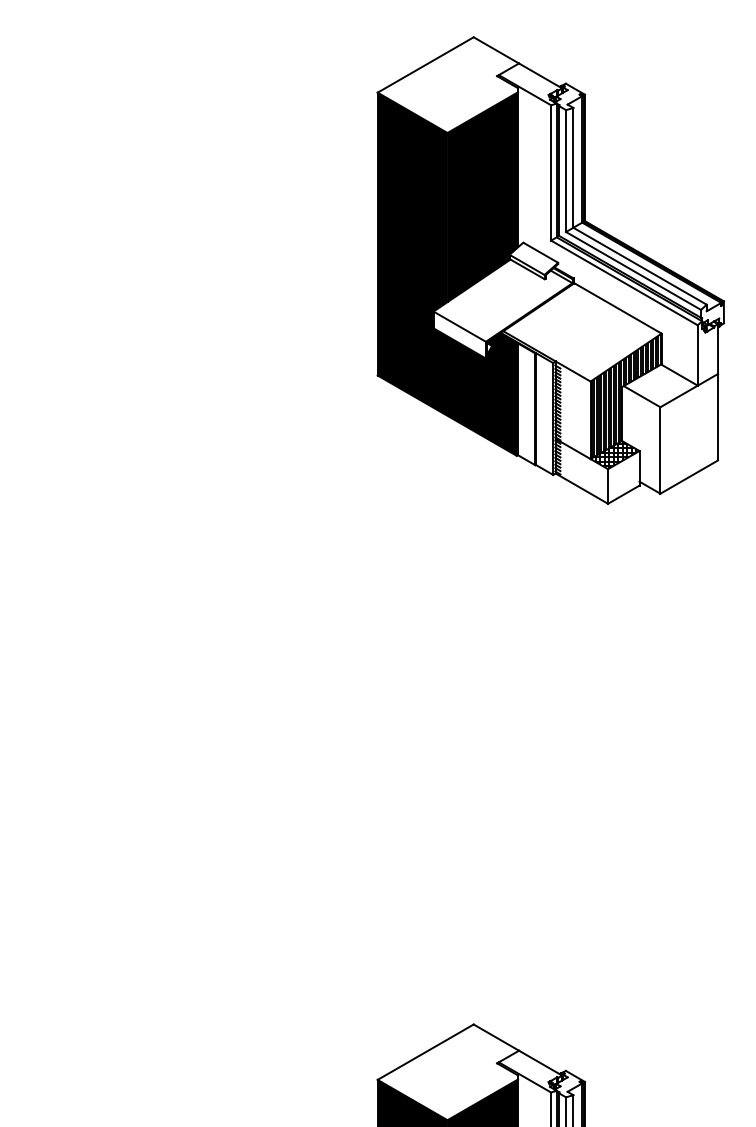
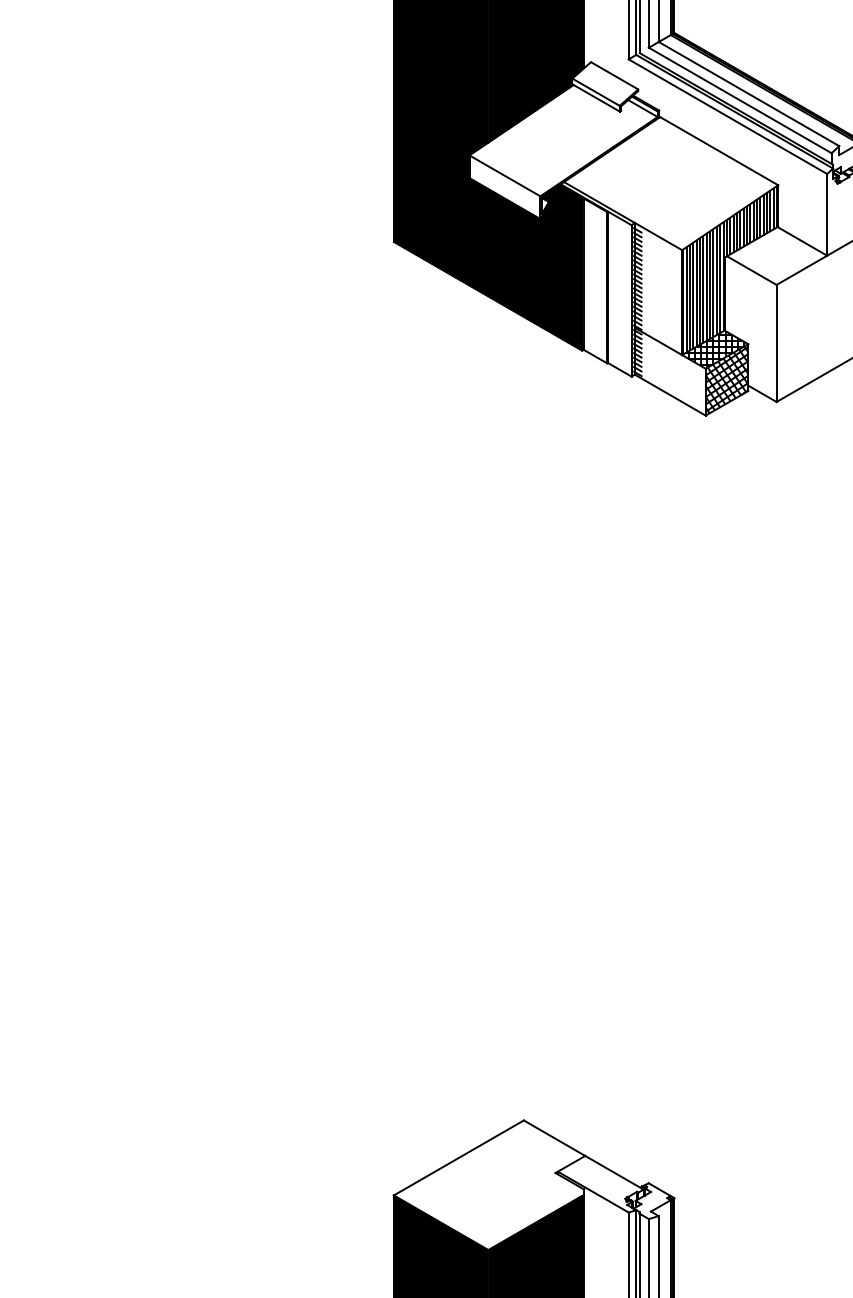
hatch: (623, 477) -> (726, 380), added

